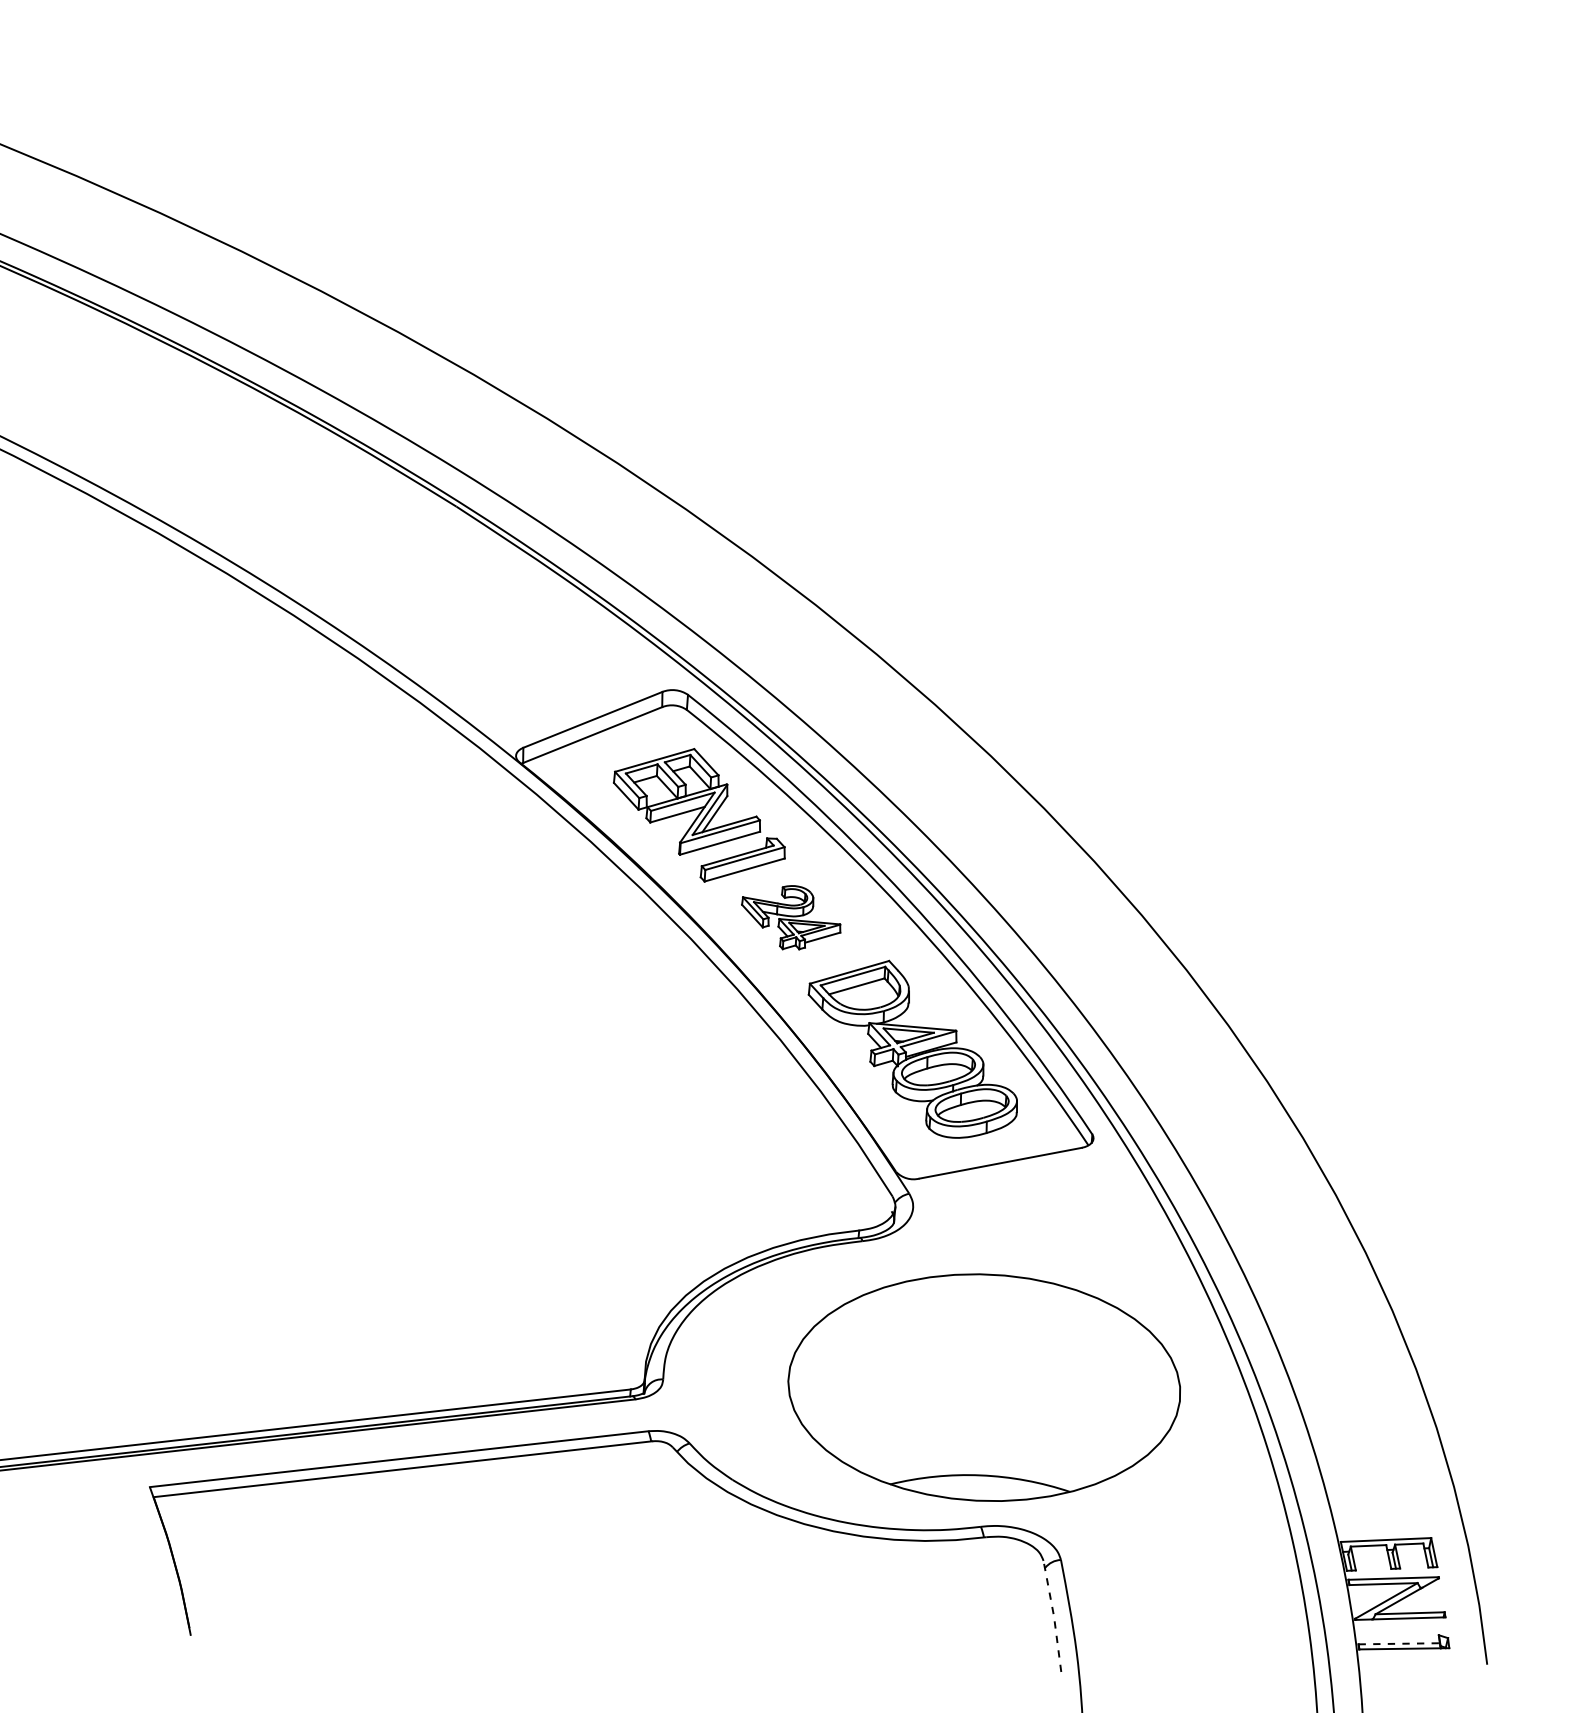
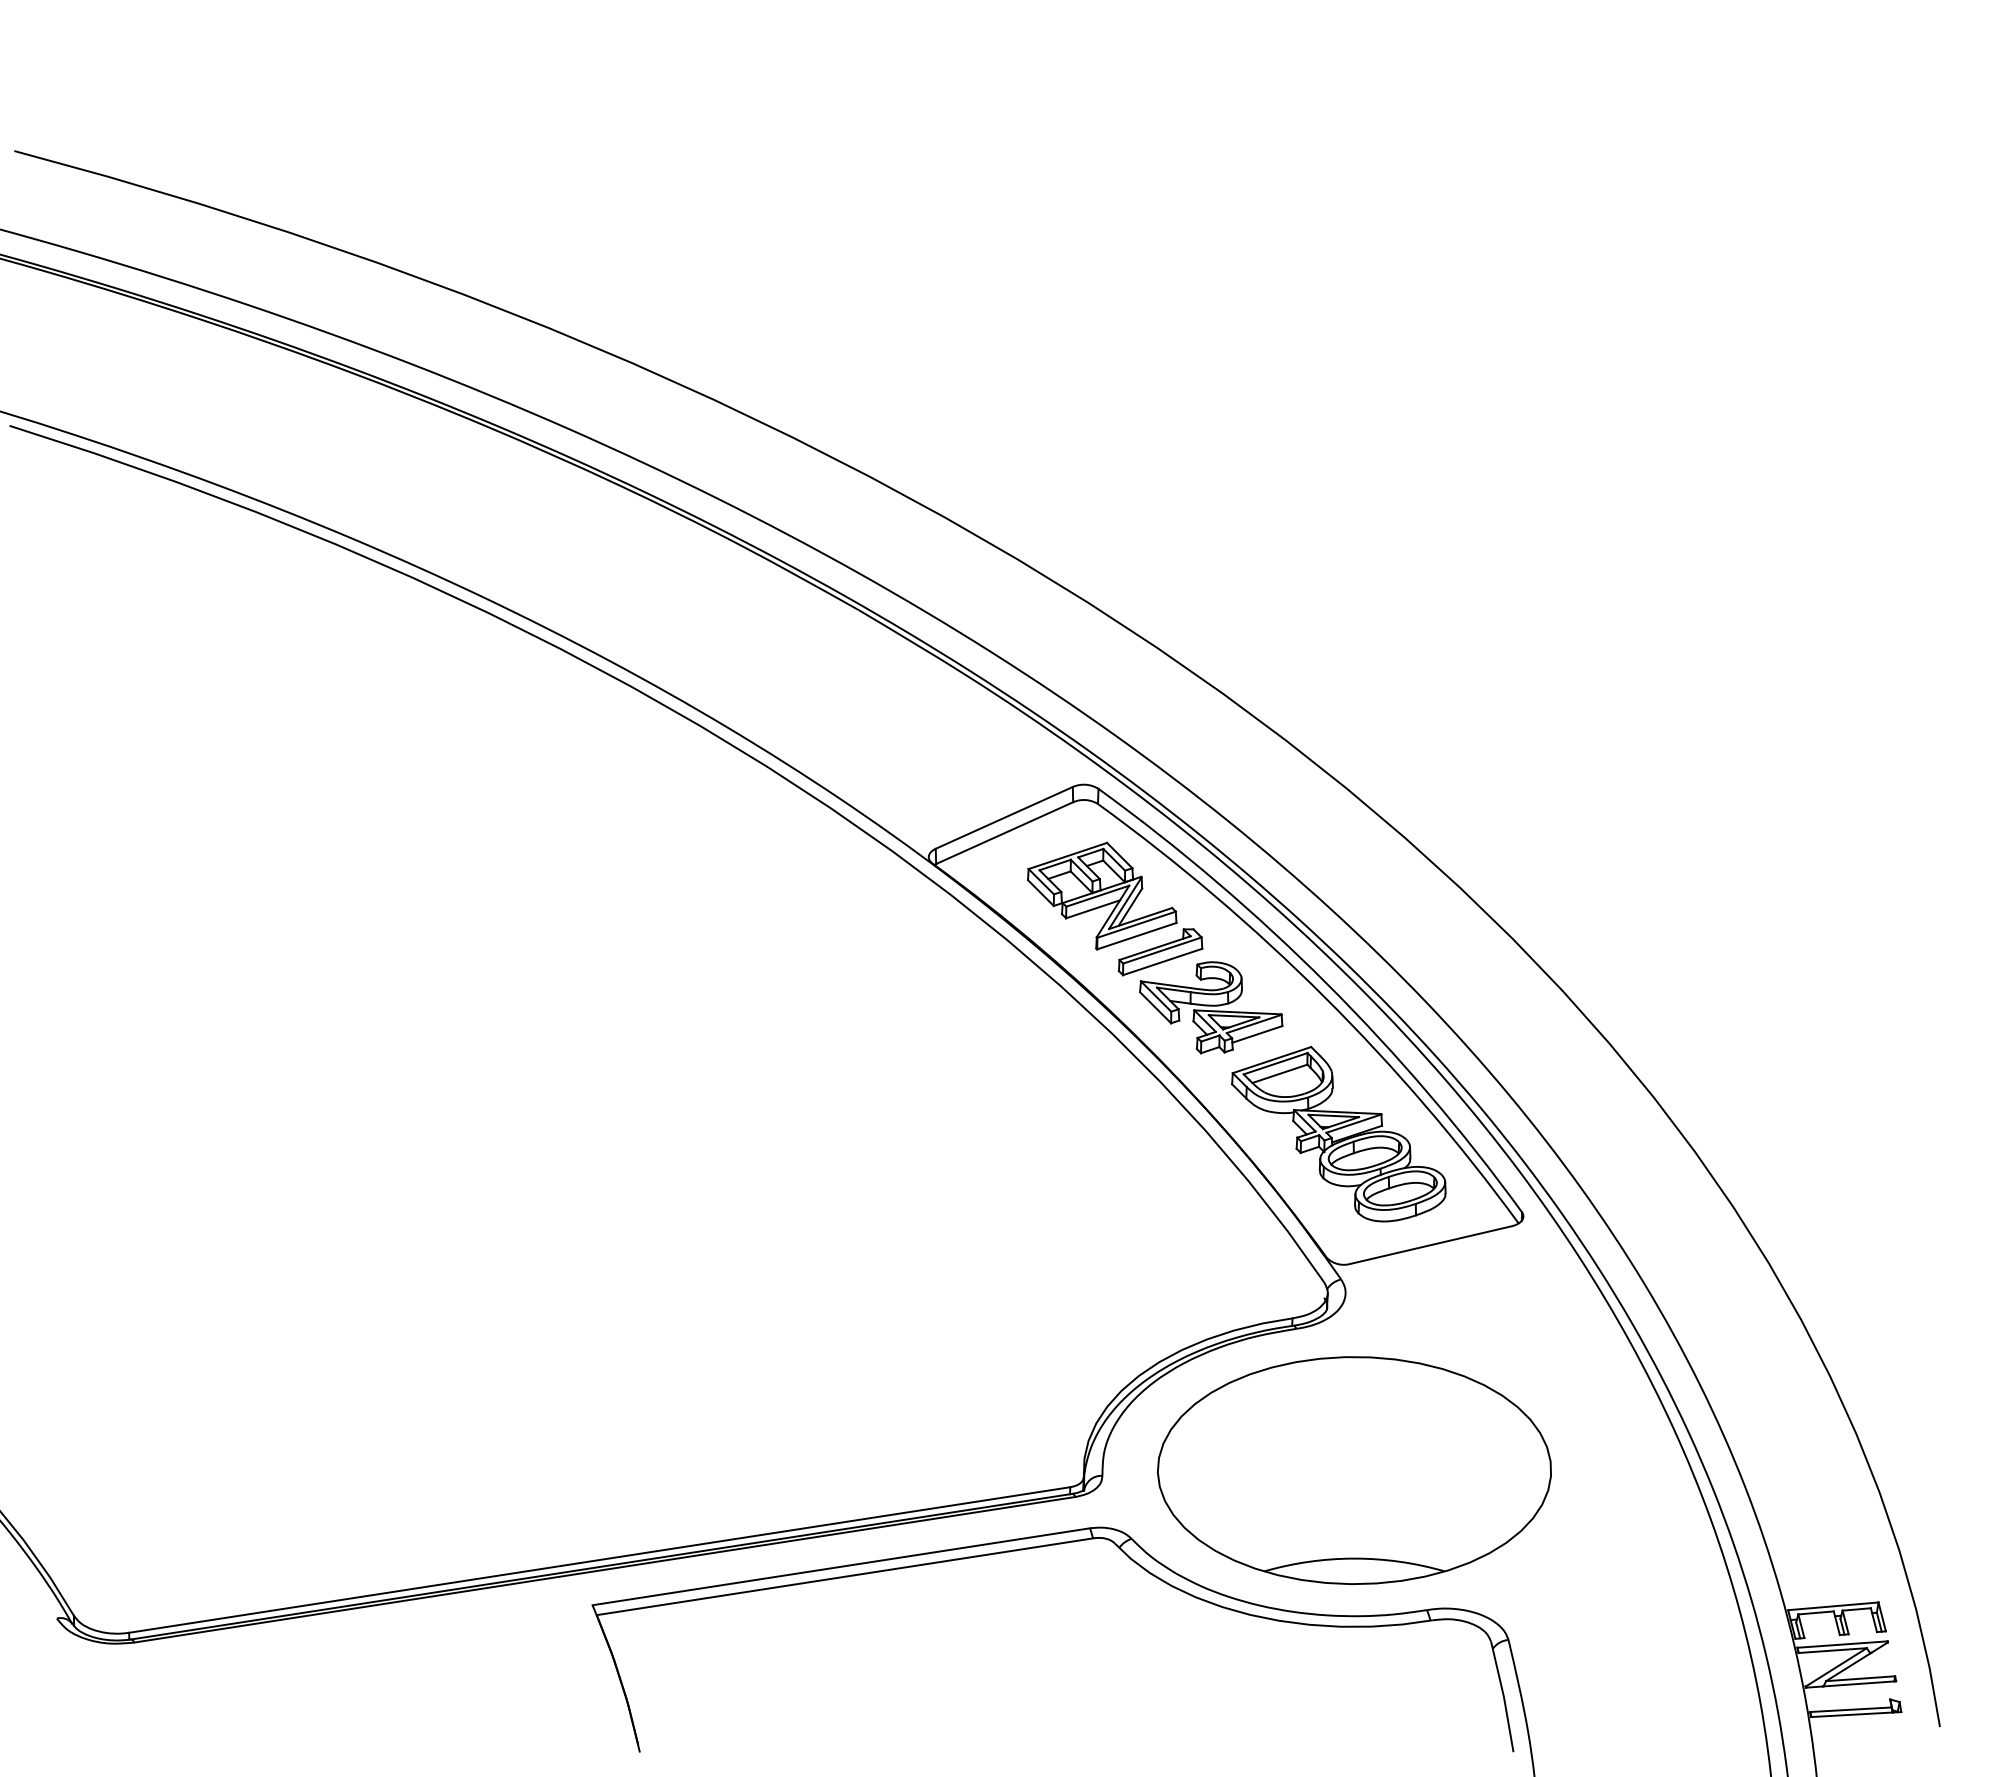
part: (791, 917) -> (1211, 1007), size x1.43
part: (984, 1387) -> (1354, 1470), moved
line: (1053, 1616) -> (1503, 1696), dashed -> solid
line: (1398, 1643) -> (1850, 1709), dashed -> solid

